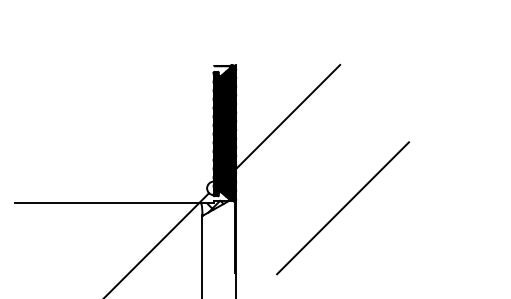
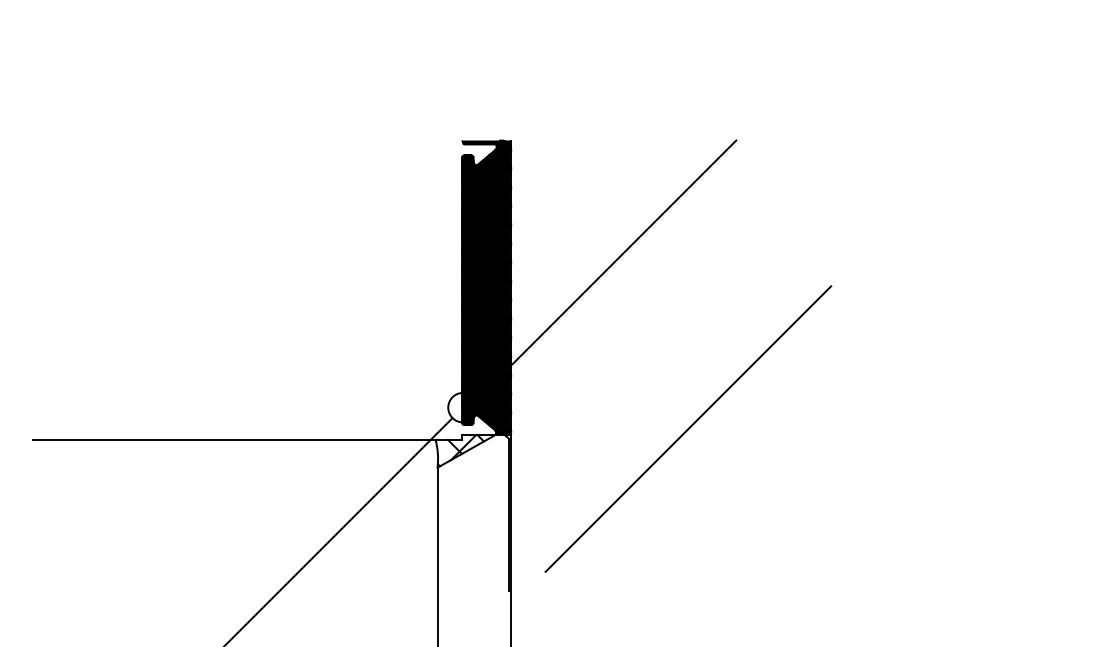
line: (343, 208) -> (689, 429), moved

